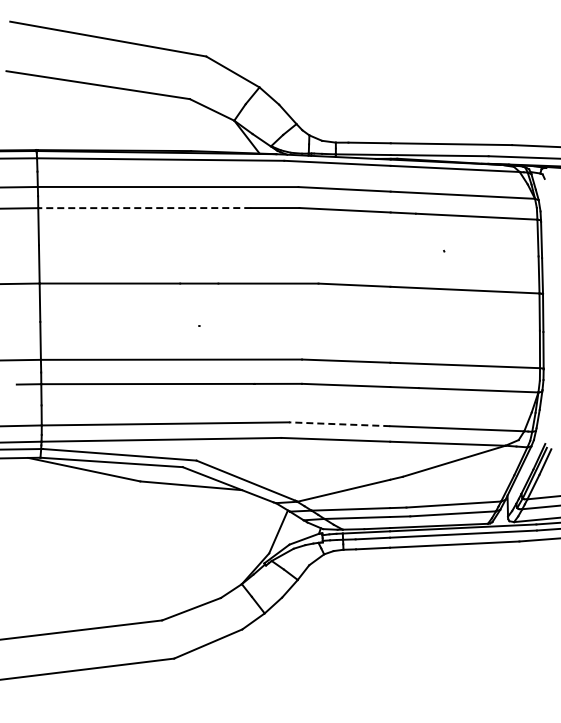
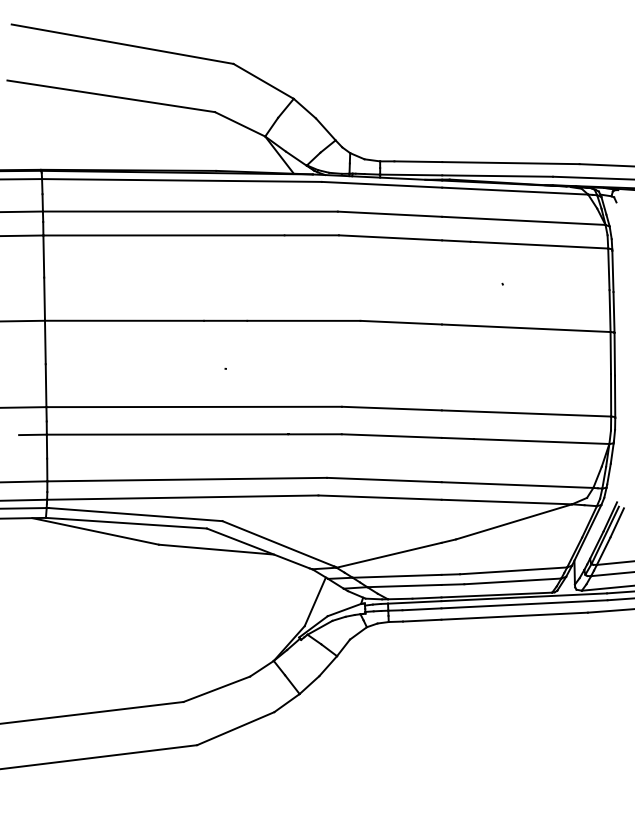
line: (144, 208) -> (163, 235), dashed -> solid
line: (339, 424) -> (384, 480), dashed -> solid

